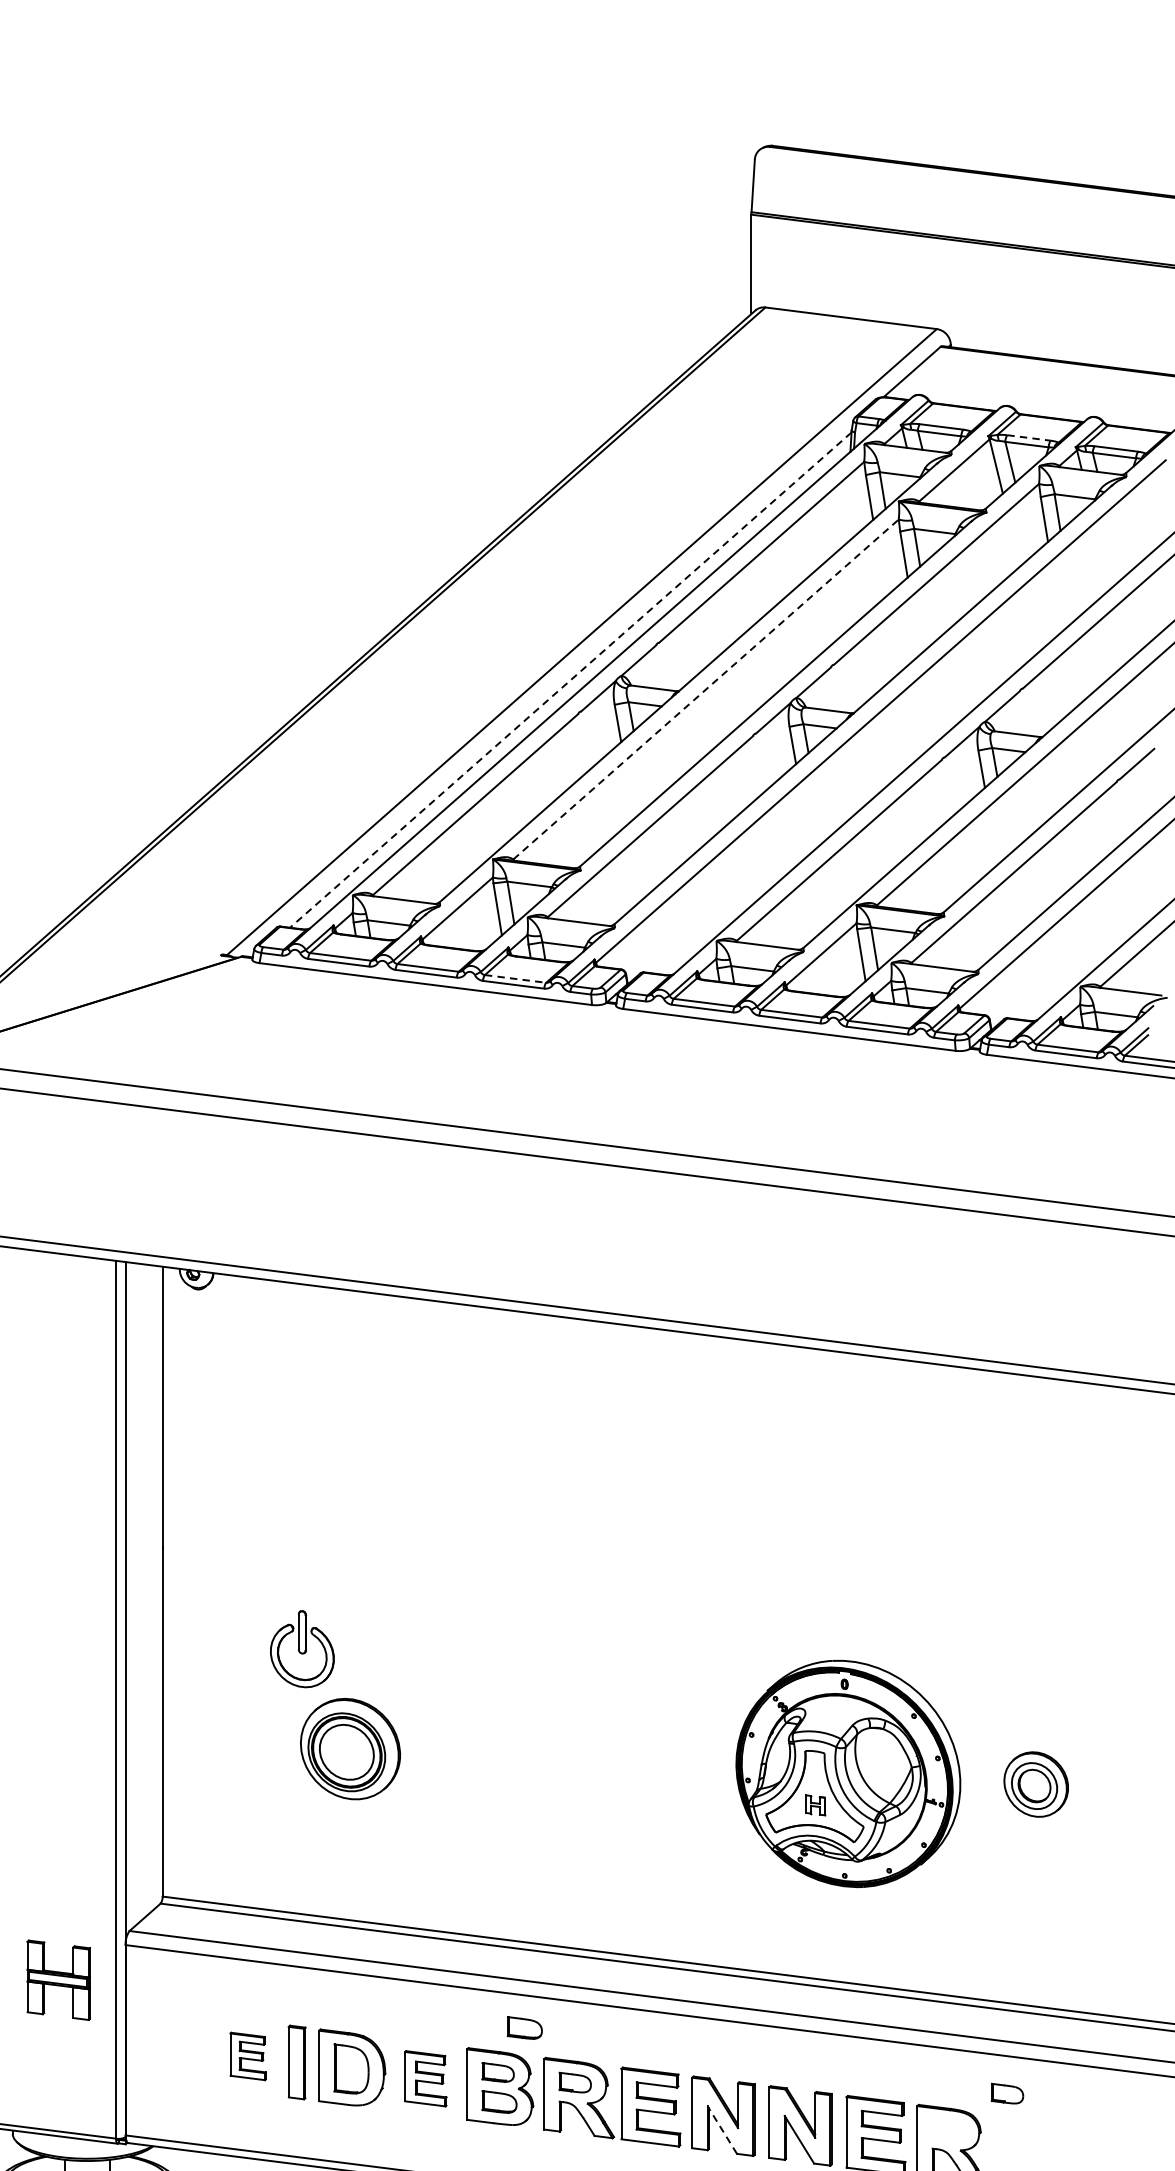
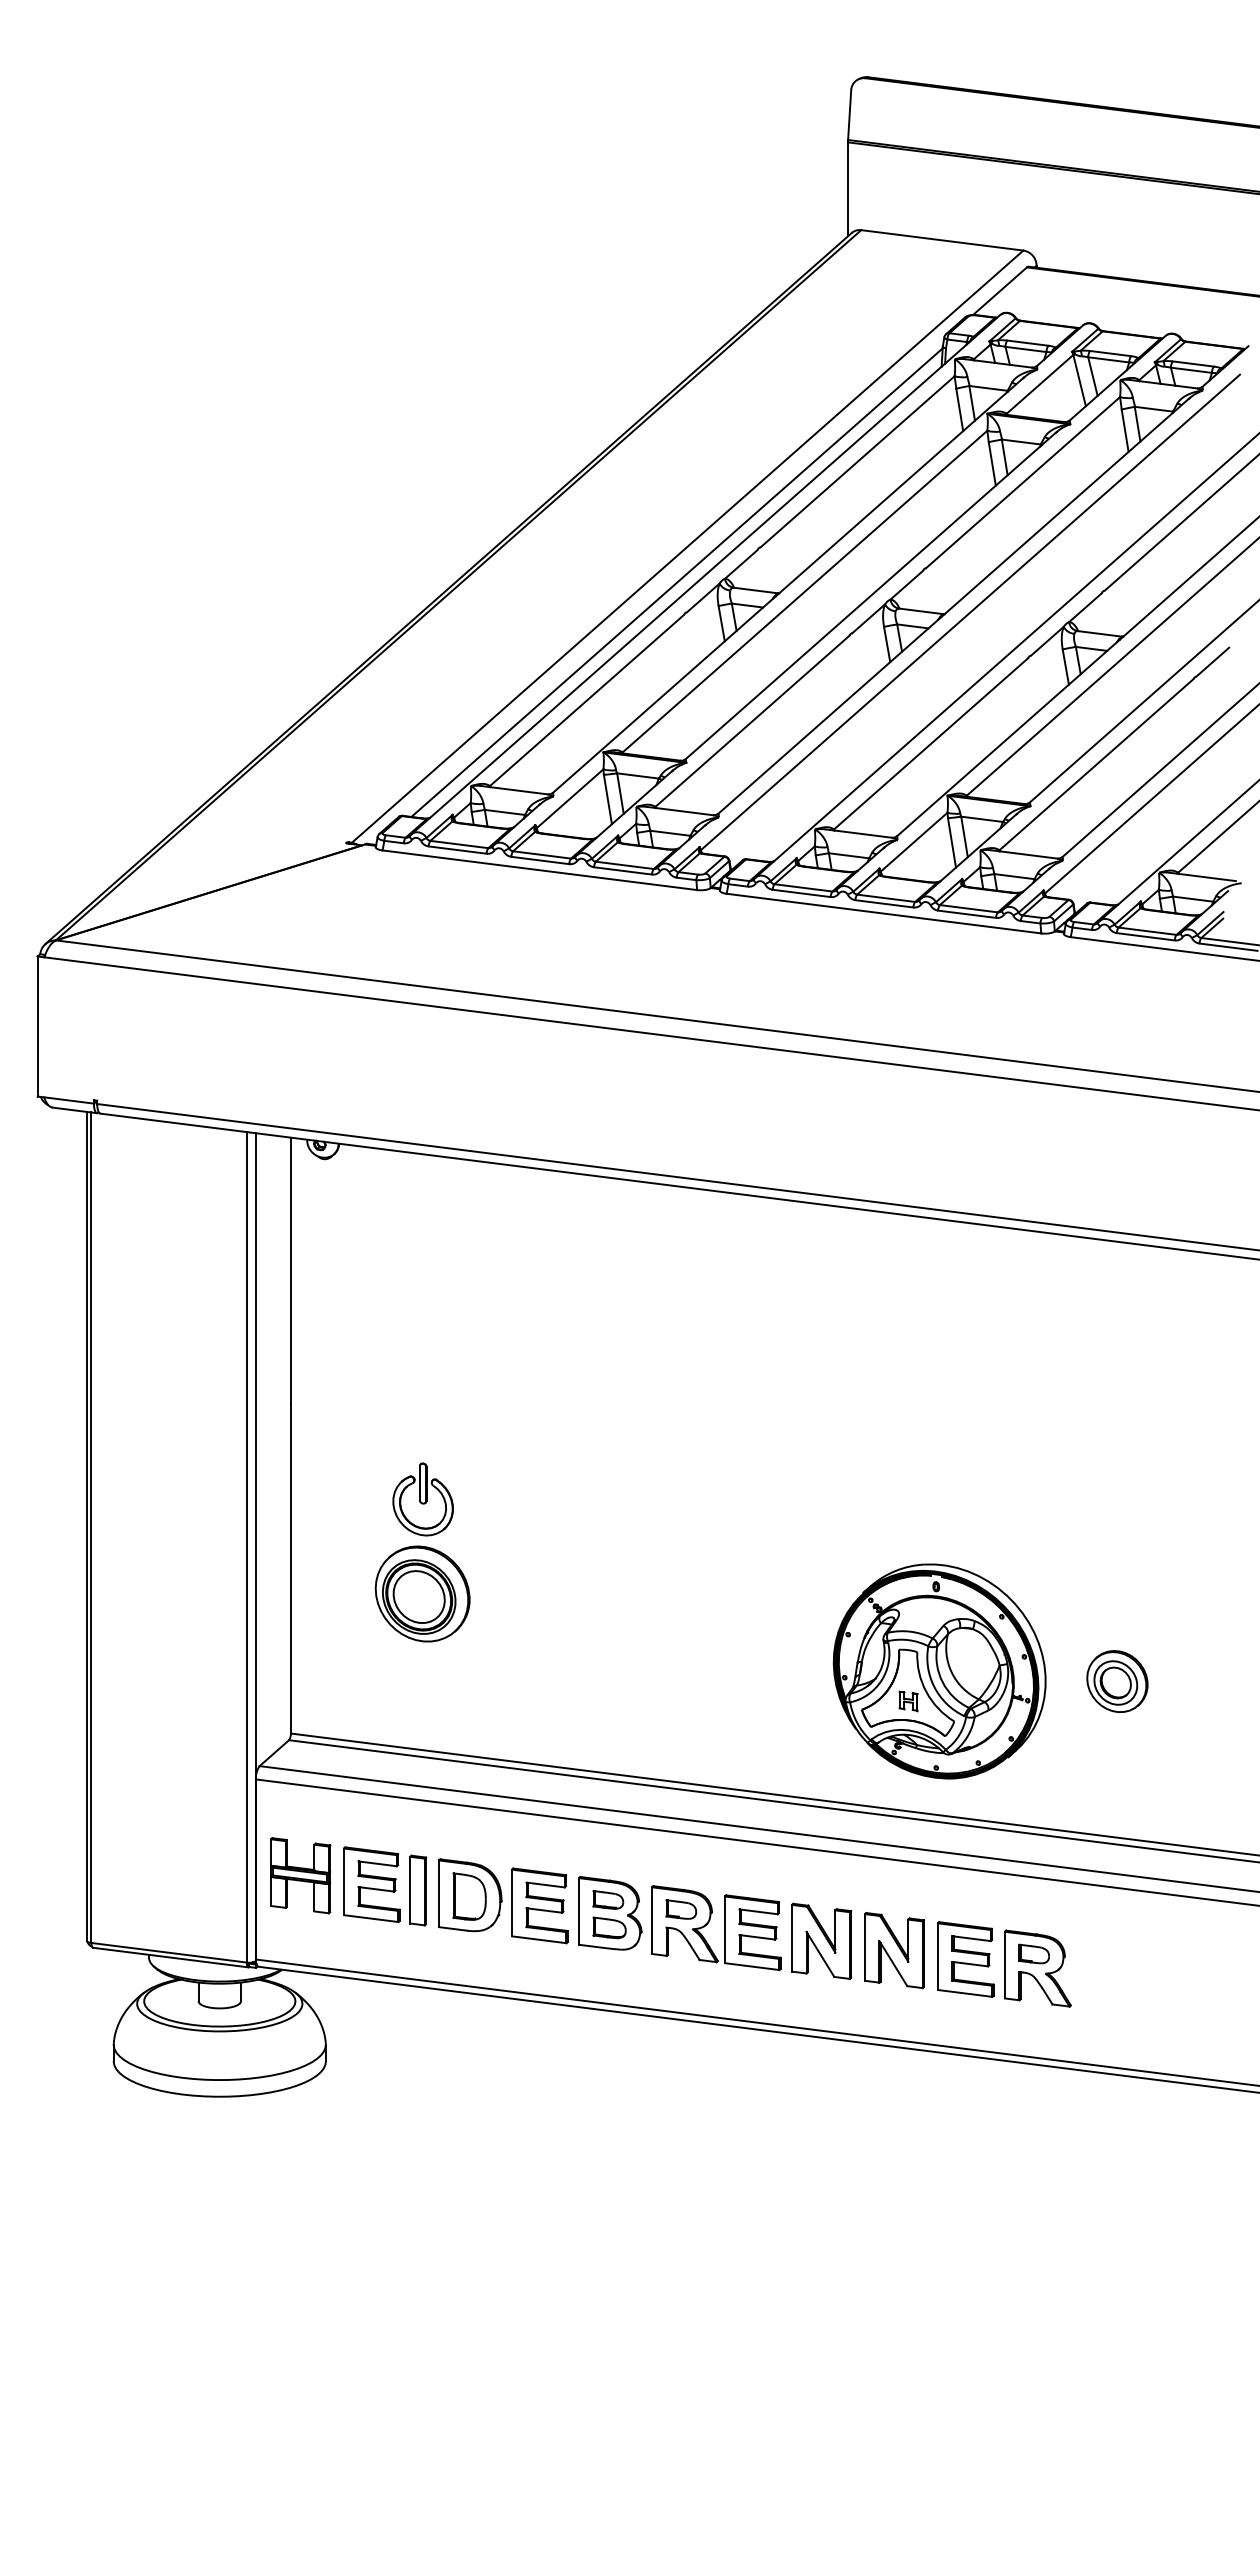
line: (1028, 437) -> (1110, 353), dashed -> solid
line: (570, 680) -> (676, 583), dashed -> solid
line: (706, 689) -> (805, 591), dashed -> solid
line: (516, 979) -> (625, 865), dashed -> solid
part: (350, 1748) -> (422, 1593), moved
part: (848, 1773) -> (939, 1671), moved
part: (1036, 1784) -> (1117, 1681), moved
part: (58, 1980) -> (300, 1875), moved
part: (524, 2027) -> (633, 1857), removed
part: (247, 2056) -> (371, 1884), size x1.67
part: (425, 2078) -> (539, 1905), size x1.43
part: (1006, 2093) -> (1033, 1953), moved
line: (722, 2130) -> (820, 1954), dashed -> solid

